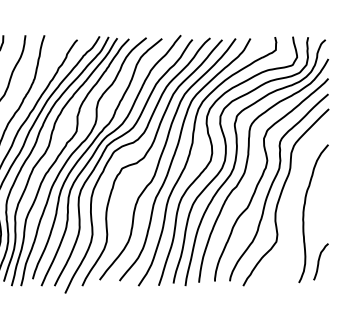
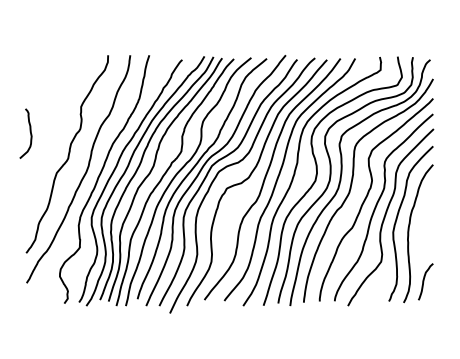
curve: (292, 199) -> (397, 219), added

